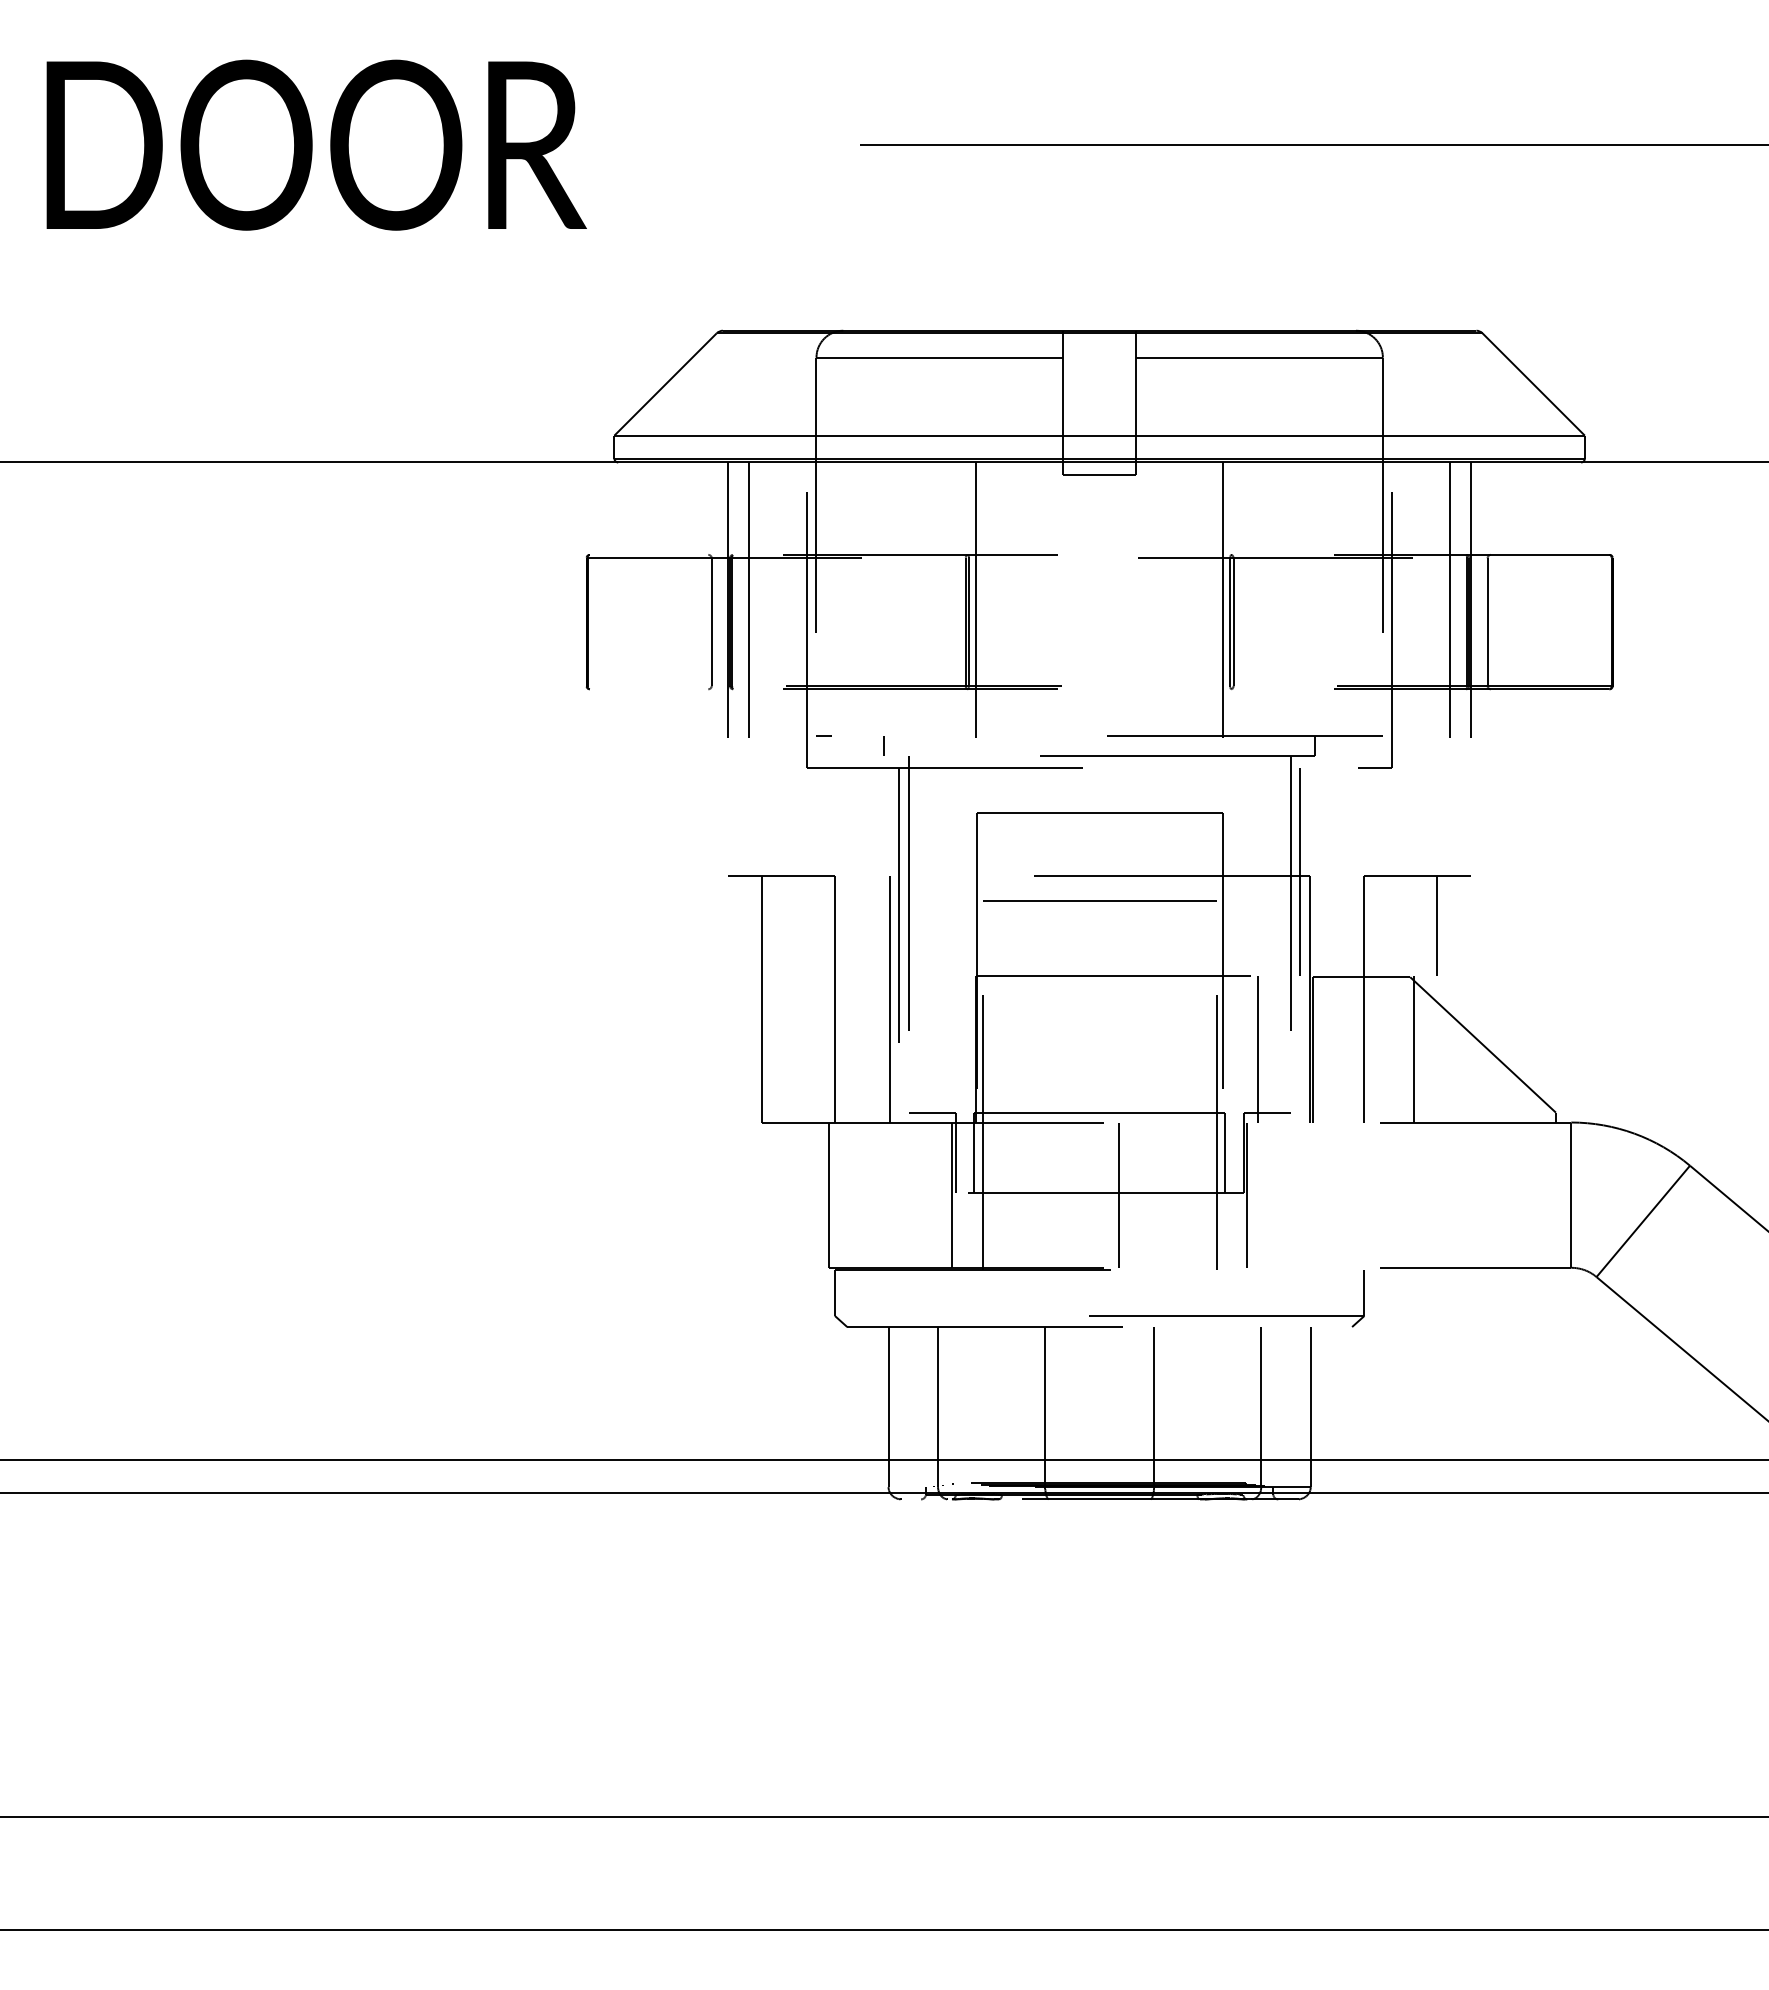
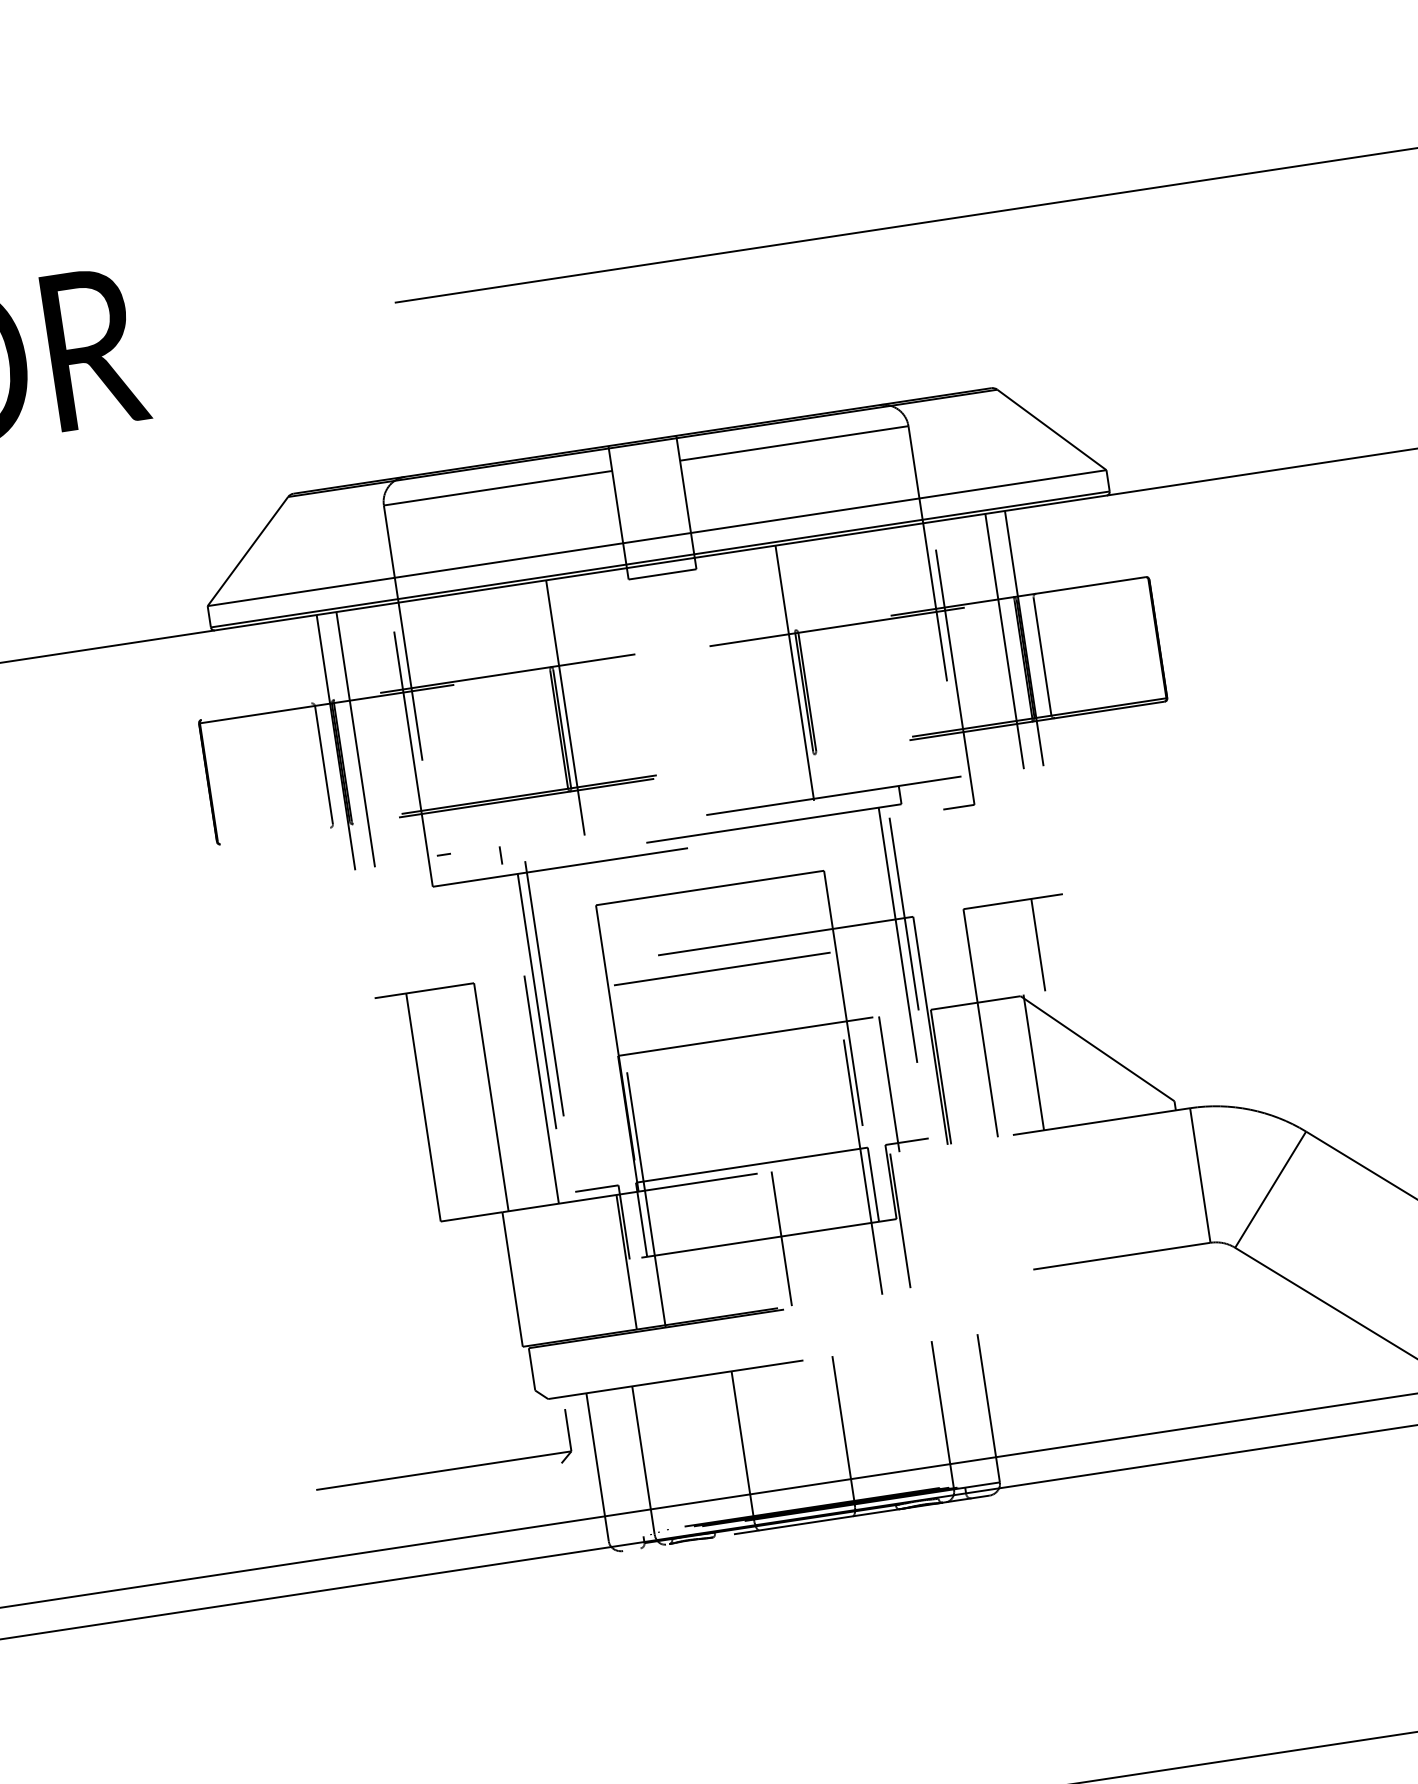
part: (1226, 1315) -> (443, 1470), moved

